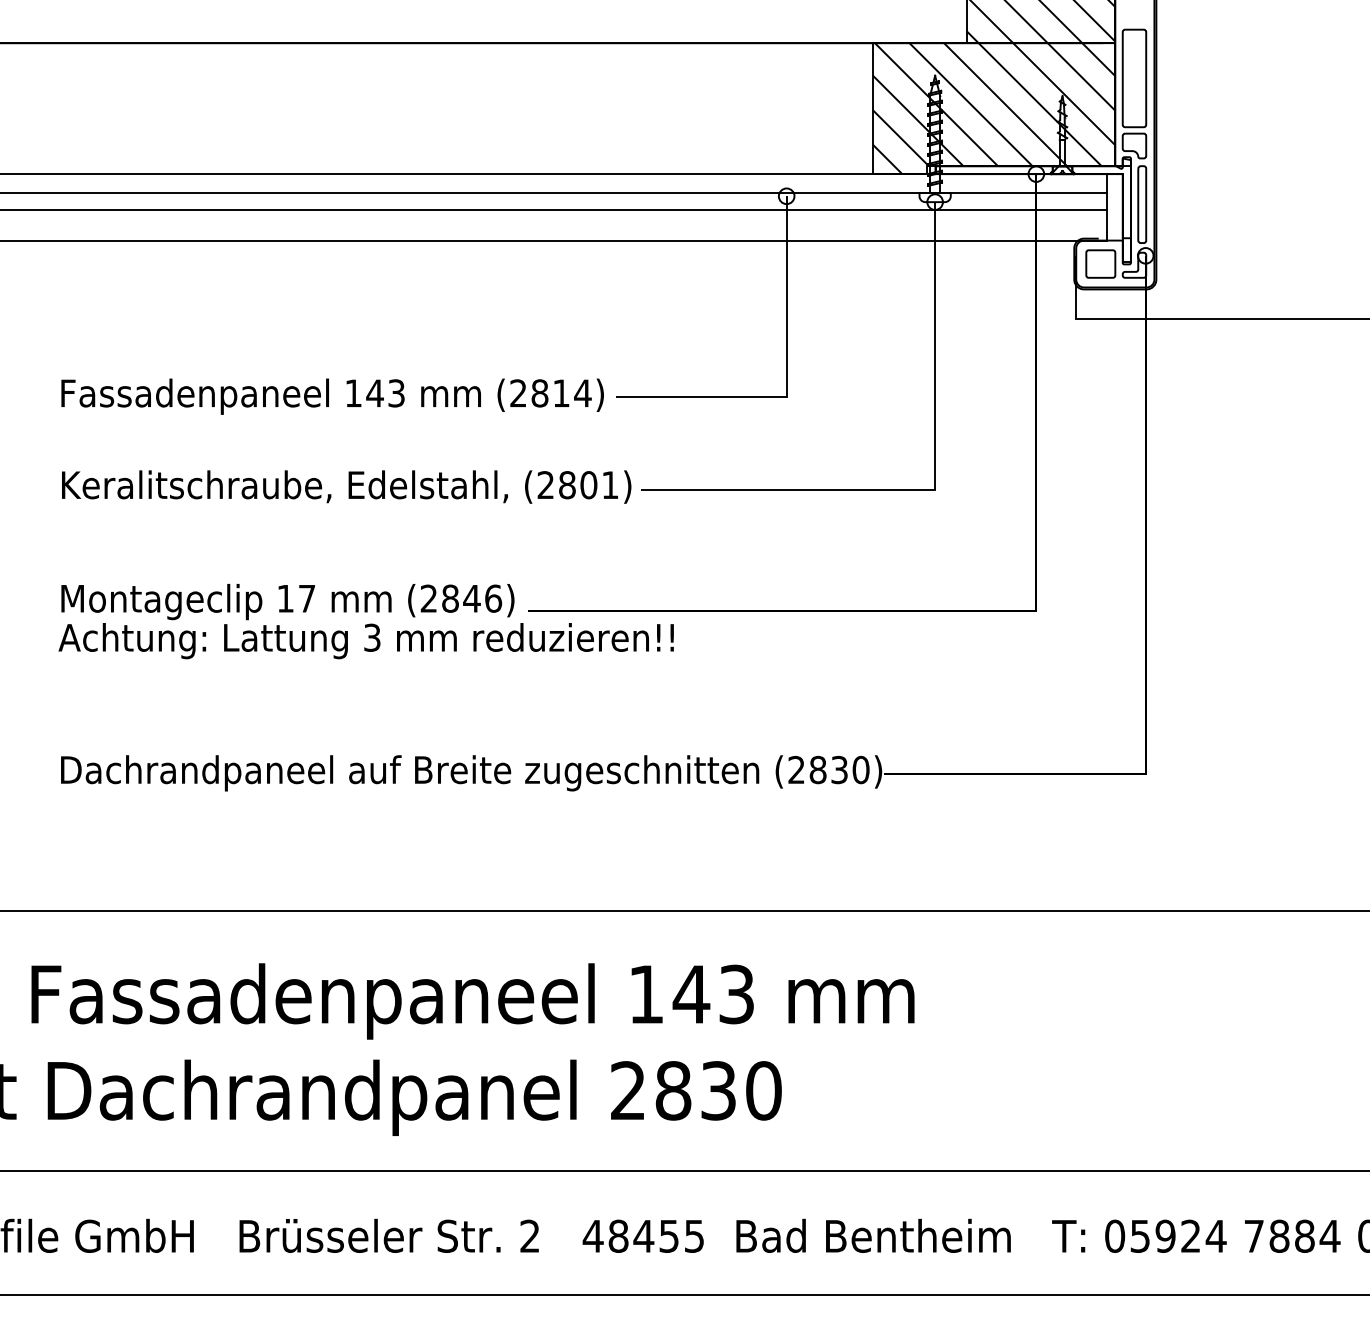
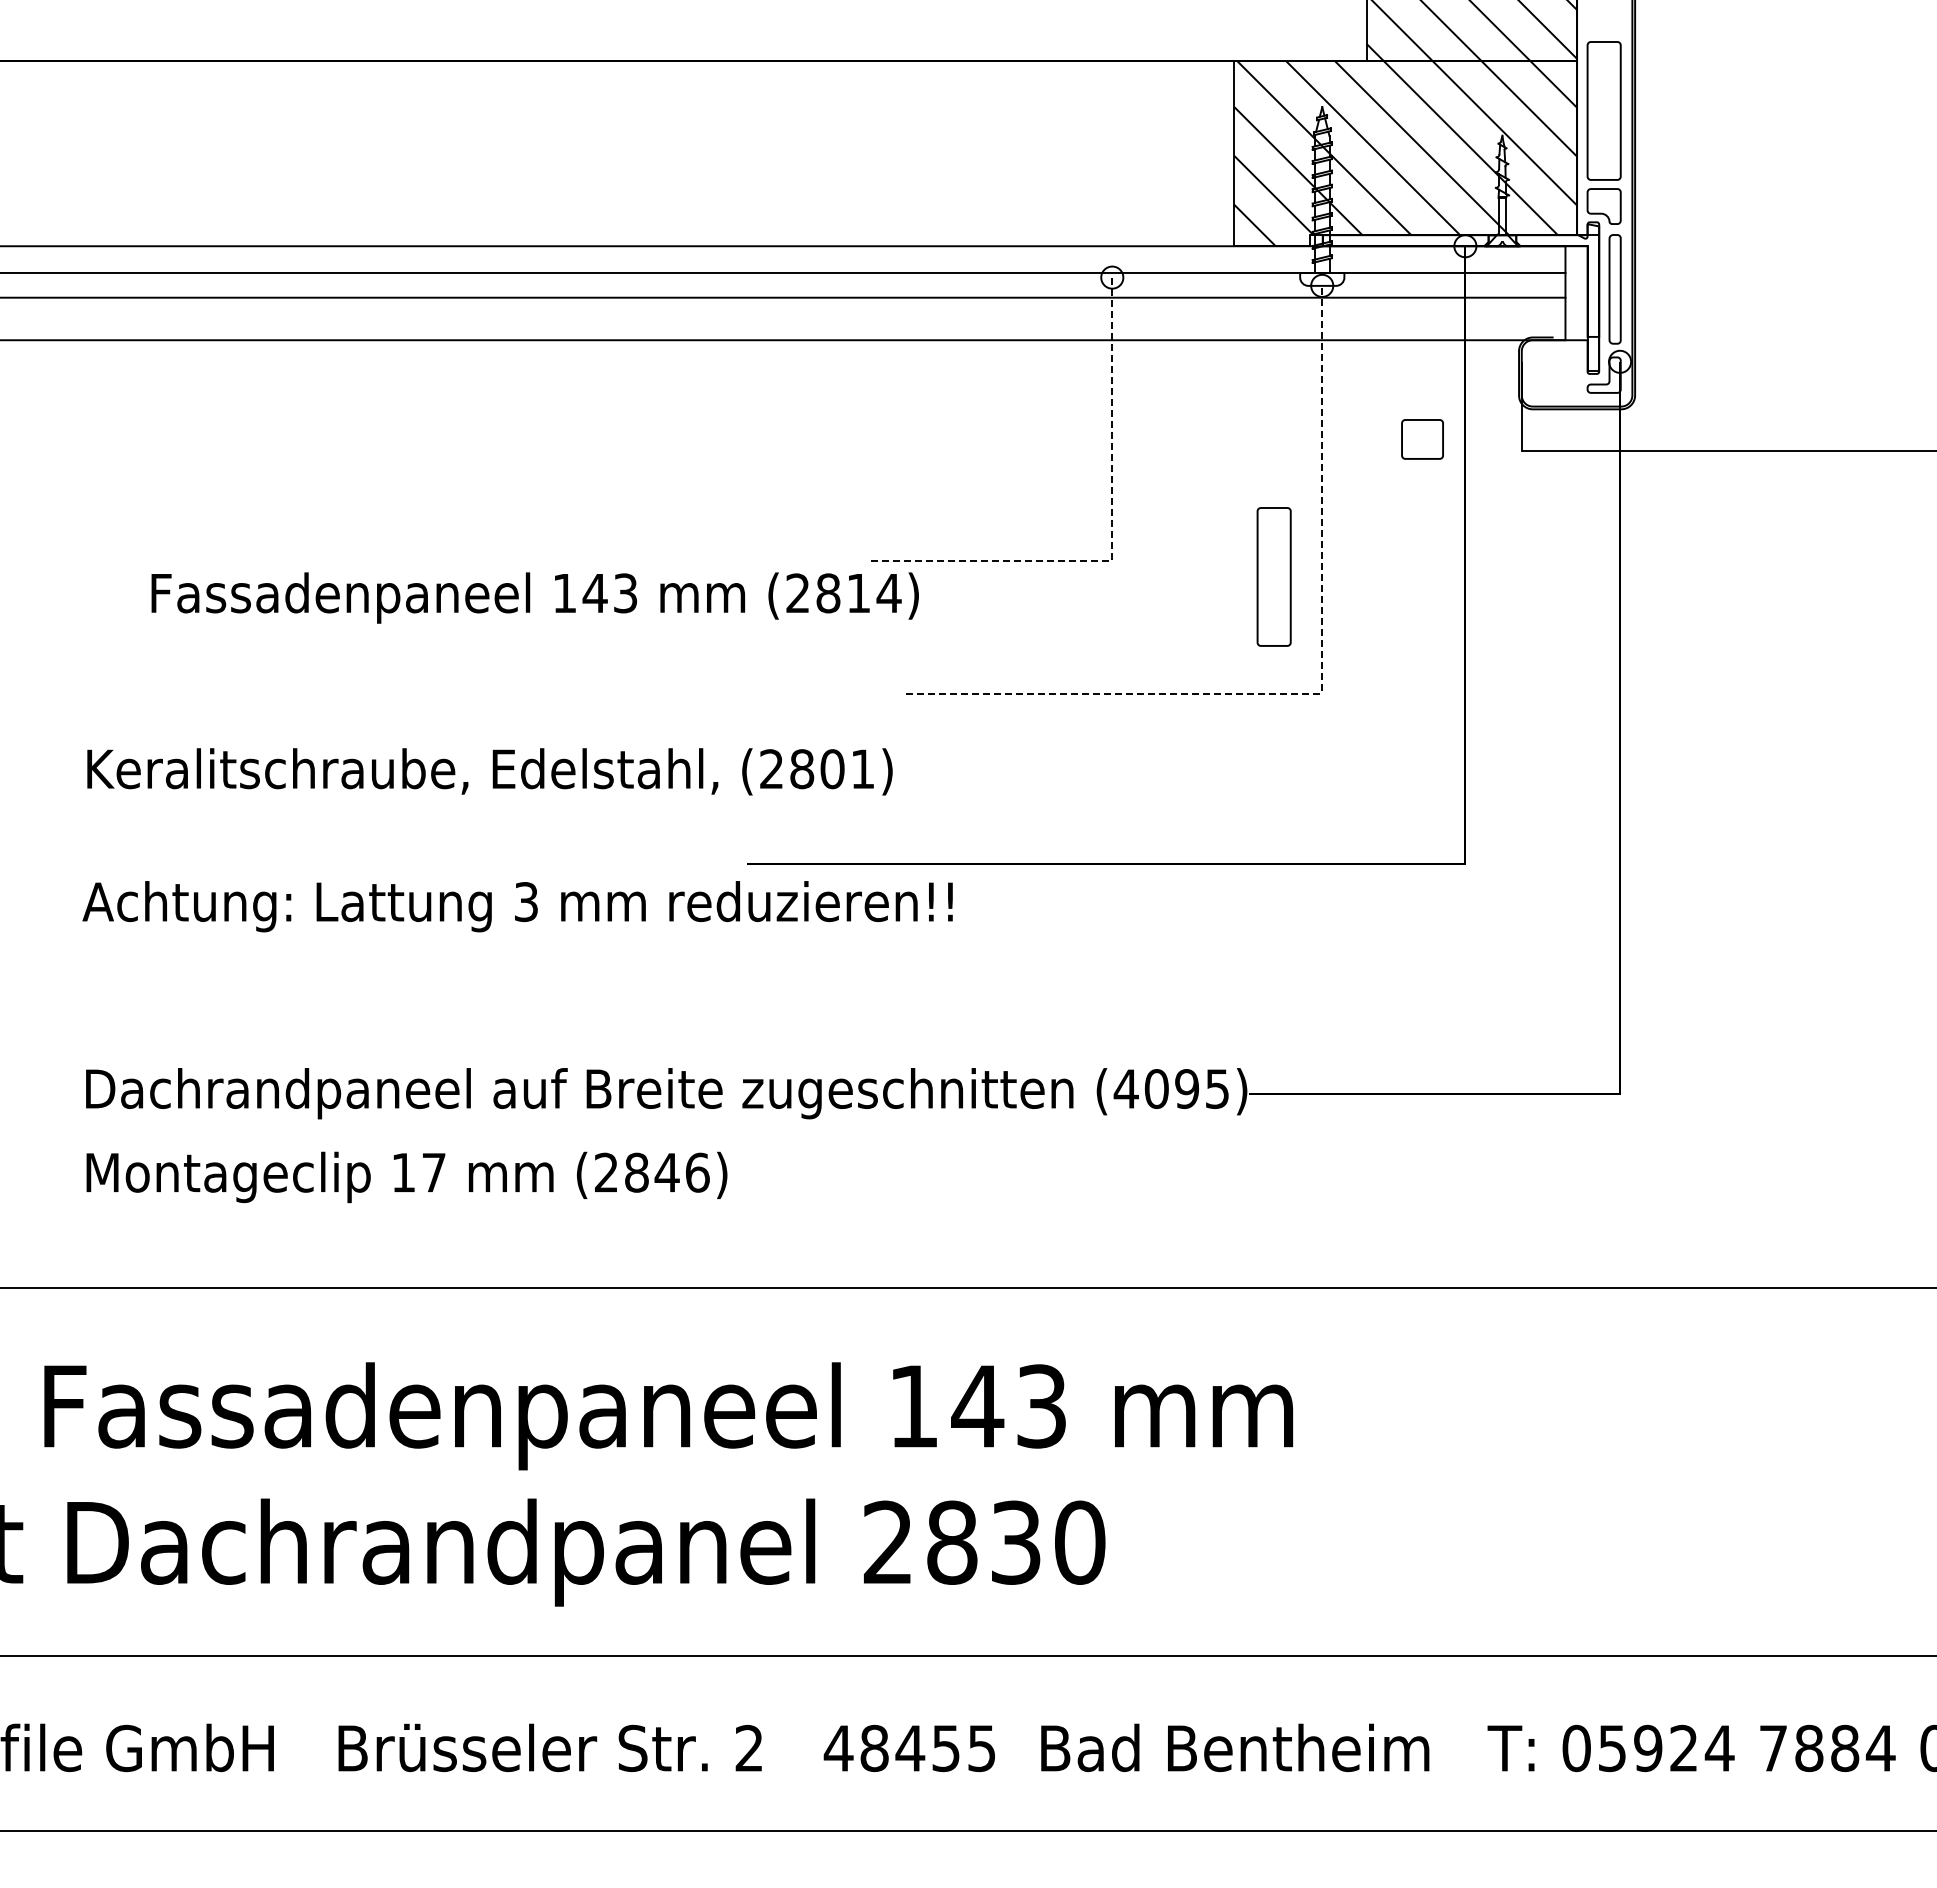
part: (1100, 264) -> (1422, 439), moved
line: (786, 381) -> (1112, 539), solid -> dashed
text: (332, 396) -> (534, 597), moved
part: (900, 407) -> (1273, 576), added
text: (346, 486) -> (489, 771), moved
line: (933, 490) -> (1319, 693), solid -> dashed
text: (287, 602) -> (406, 1177), moved
text: (828, 770) -> (1171, 1089), (2830) -> (4095)

